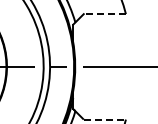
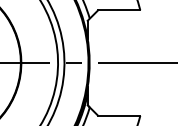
line: (104, 14) -> (118, 10), dashed -> solid
line: (105, 119) -> (119, 115), dashed -> solid

